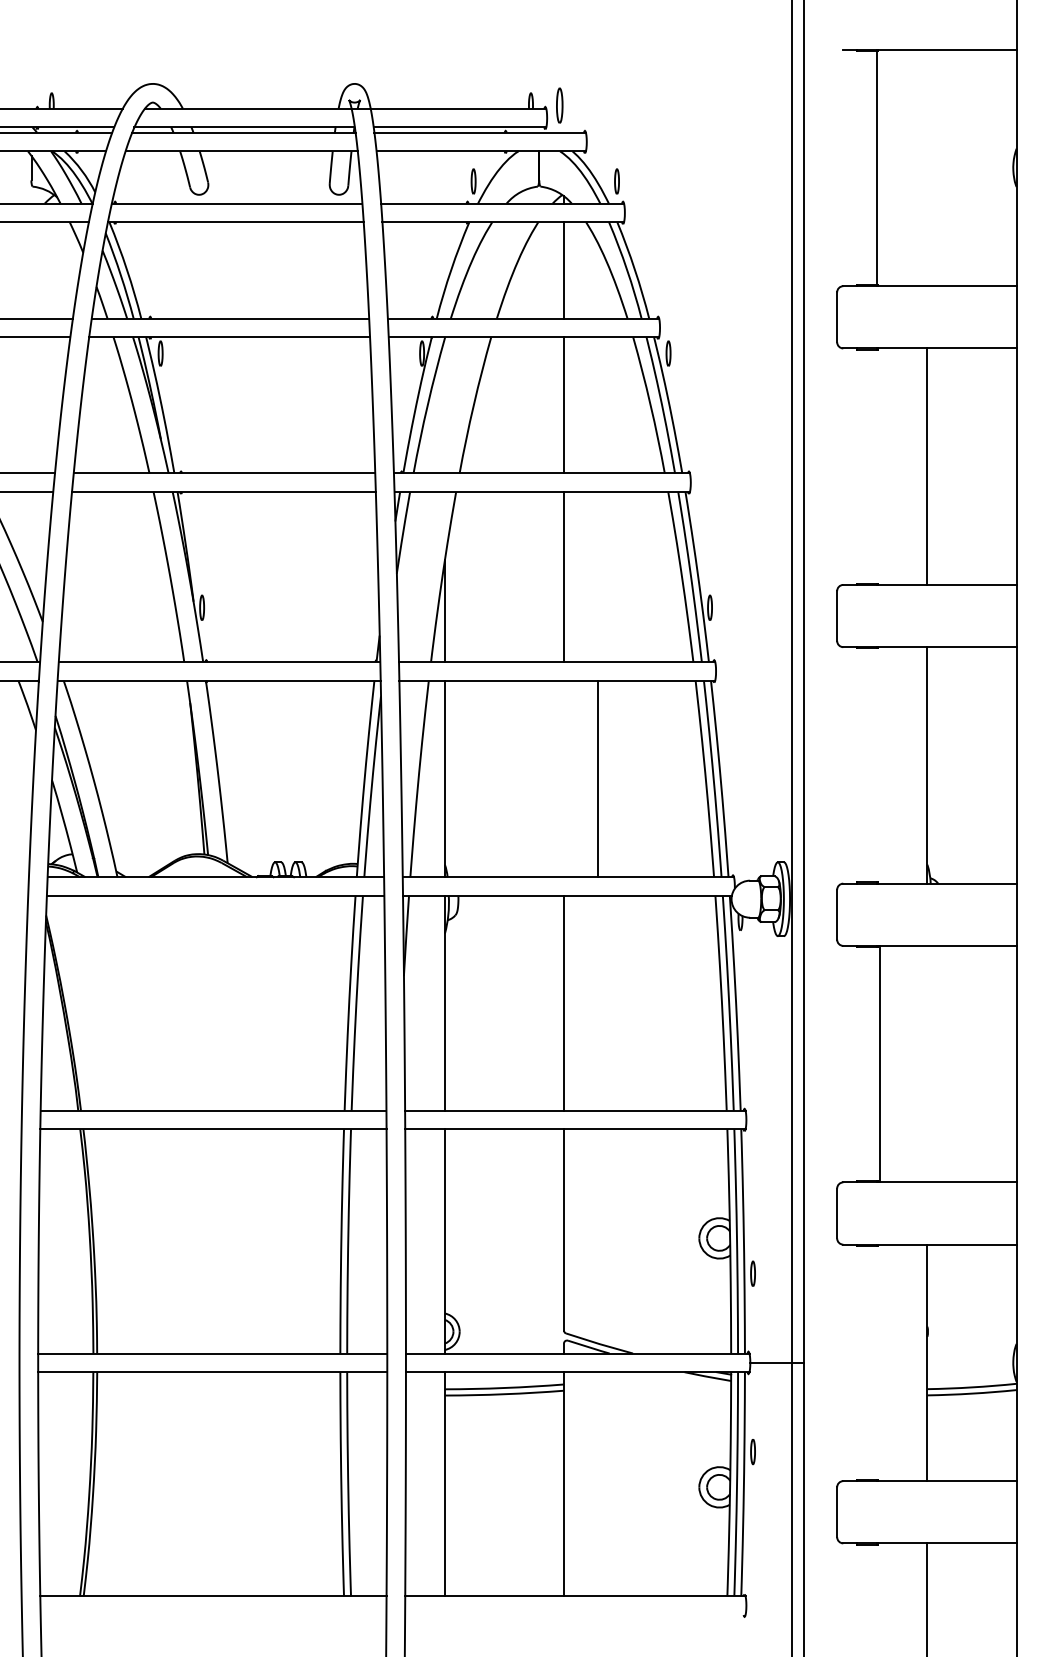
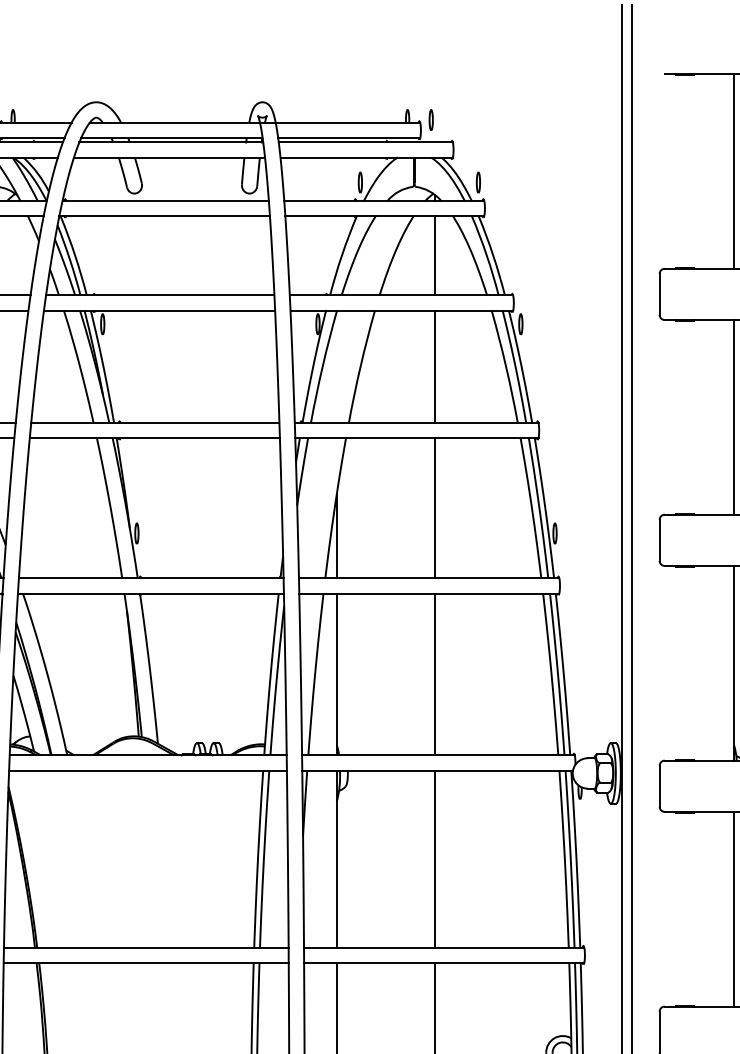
part: (559, 105) -> (431, 120), size x0.71
line: (877, 167) -> (734, 171), moved
line: (597, 778) -> (434, 674), moved
line: (880, 1063) -> (734, 908), moved

